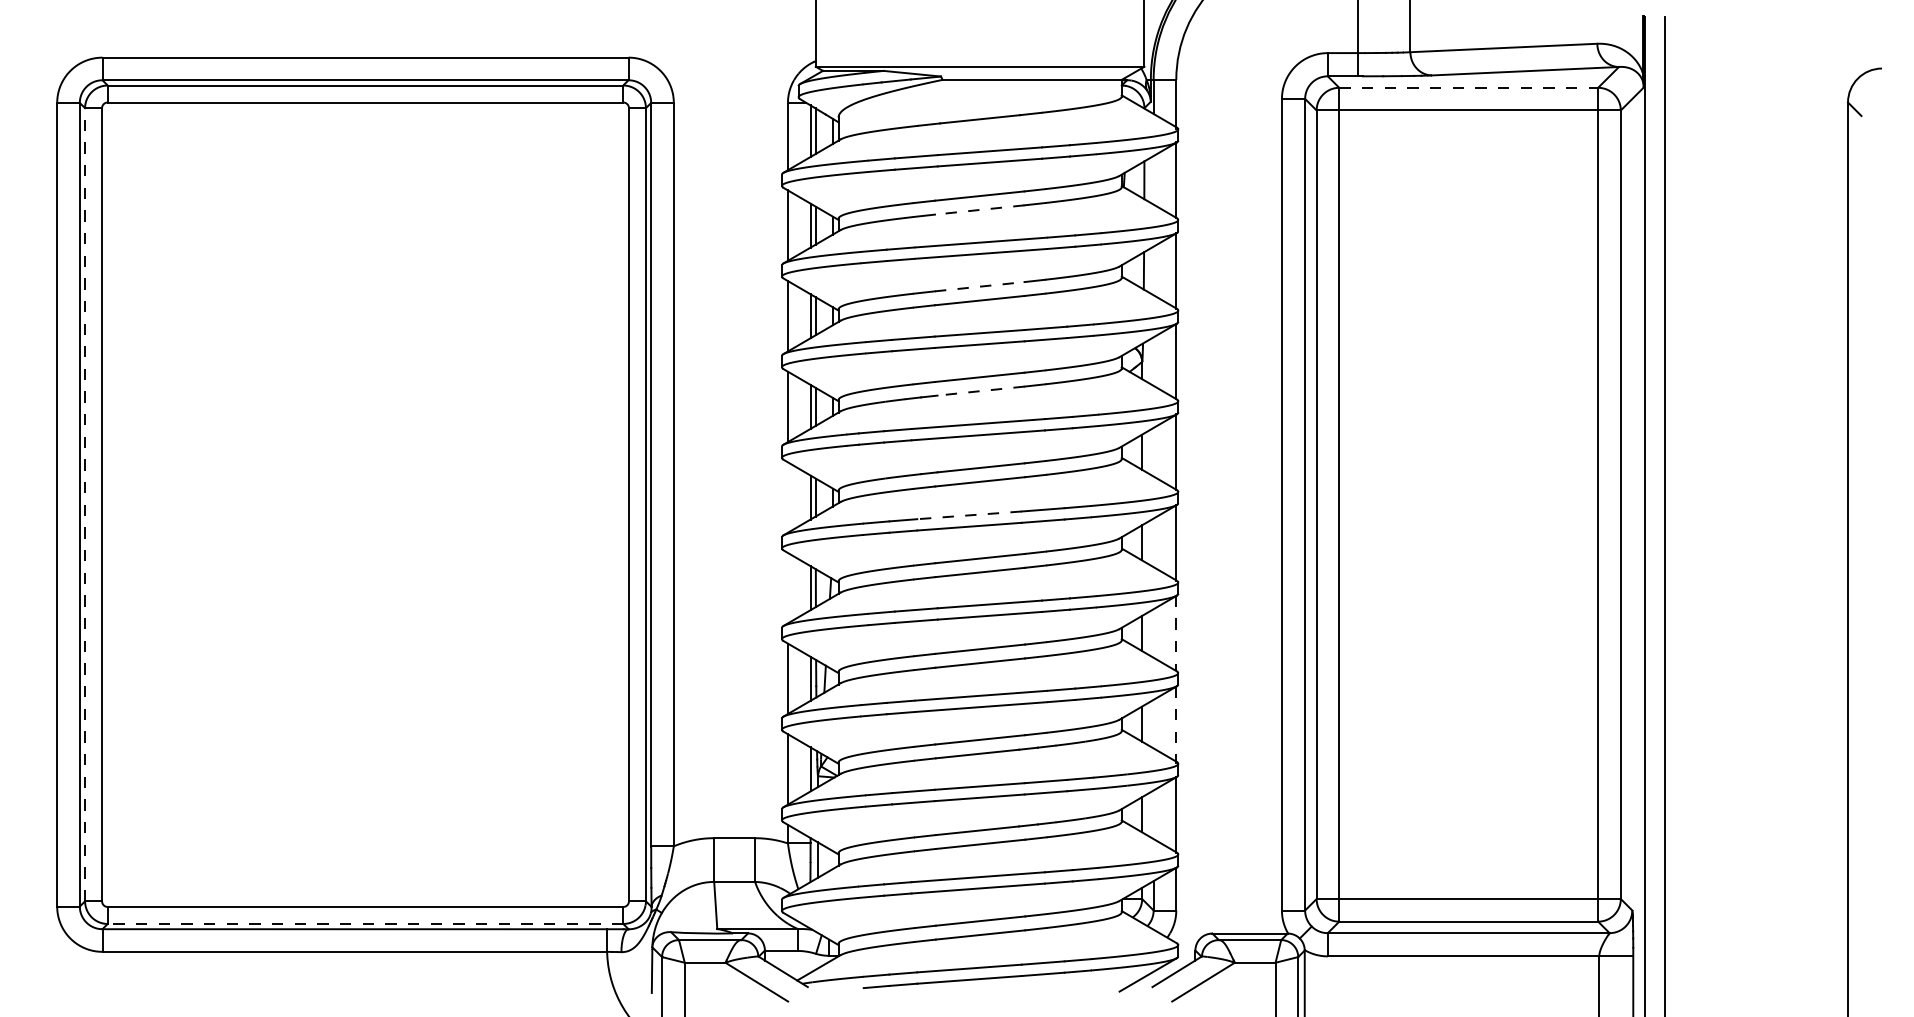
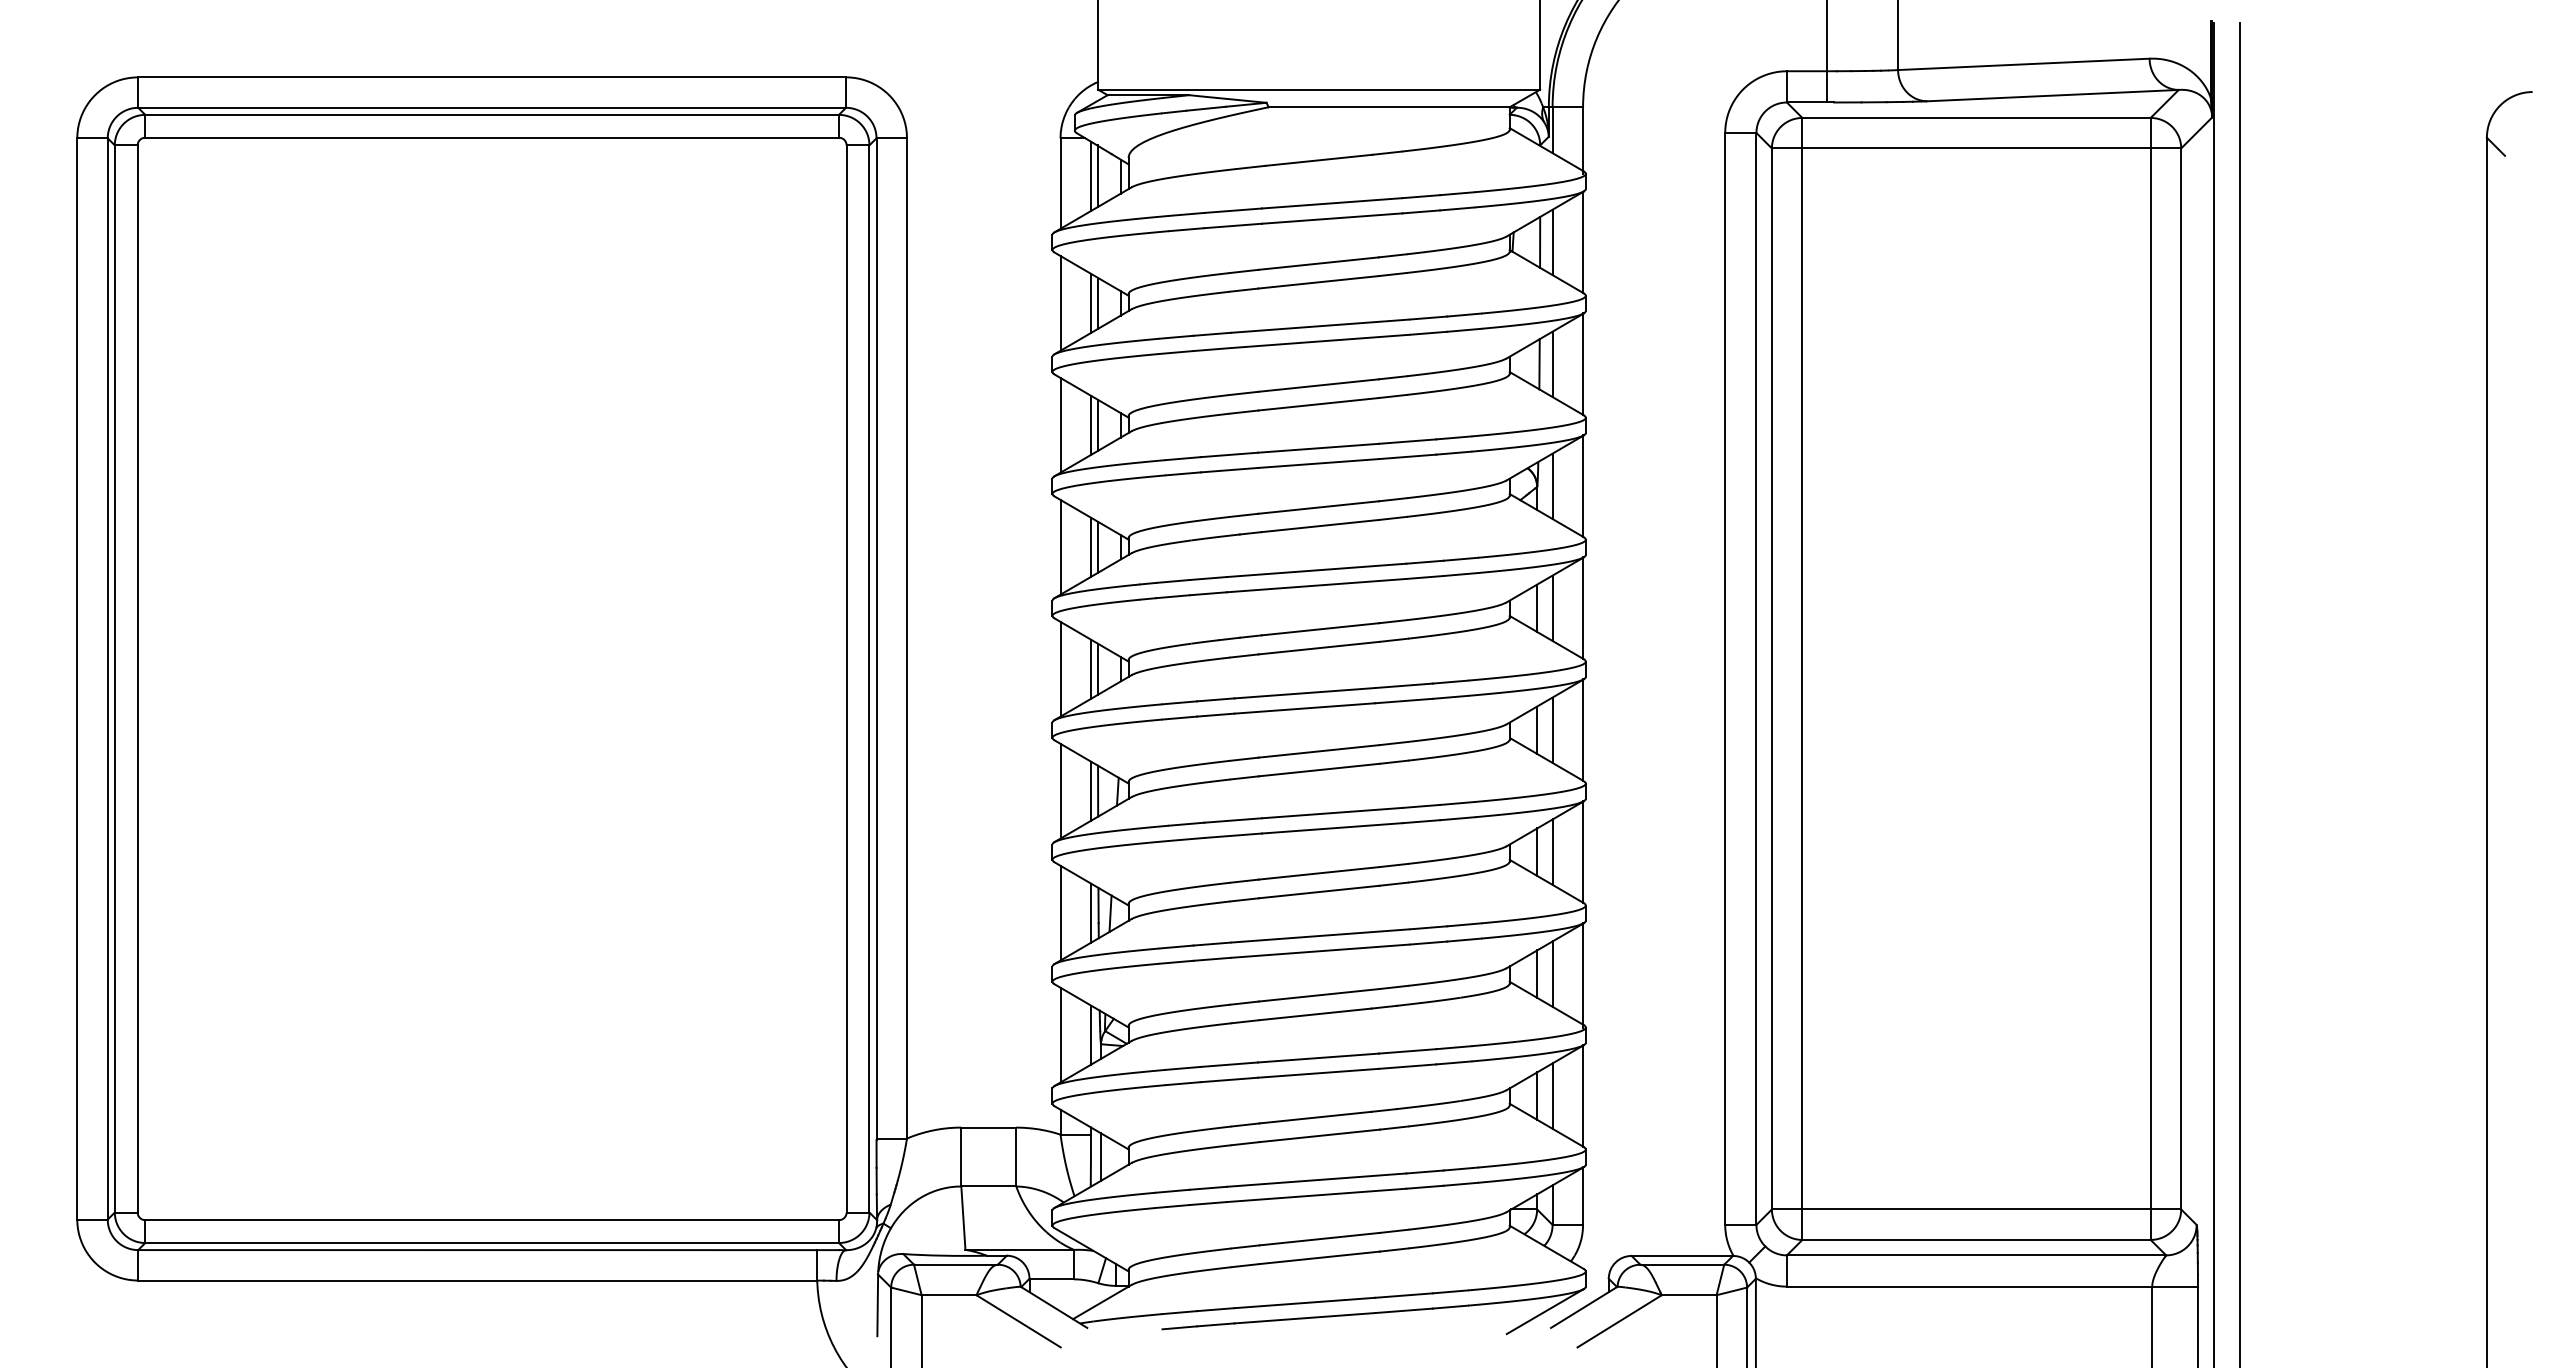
line: (1469, 87) -> (1977, 117), dashed -> solid
line: (1153, 180) -> (1552, 242), added
line: (979, 210) -> (1318, 282), dashed -> solid
line: (1153, 271) -> (1552, 364), added
line: (979, 286) -> (1318, 385), dashed -> solid
line: (1153, 361) -> (1552, 486), added
line: (981, 391) -> (1320, 526), dashed -> solid
line: (1153, 452) -> (1552, 608), added
line: (787, 496) -> (1060, 668), added
line: (84, 504) -> (114, 678), dashed -> solid
line: (969, 515) -> (1304, 693), dashed -> solid
line: (1153, 542) -> (1552, 729), added
line: (787, 587) -> (1060, 790), added
line: (1153, 632) -> (1552, 851), added
line: (1176, 633) -> (1583, 852), dashed -> solid
line: (1153, 723) -> (1552, 973), added
line: (1176, 725) -> (1583, 975), dashed -> solid
line: (1153, 814) -> (1552, 1095), added
line: (365, 924) -> (492, 1243), dashed -> solid

